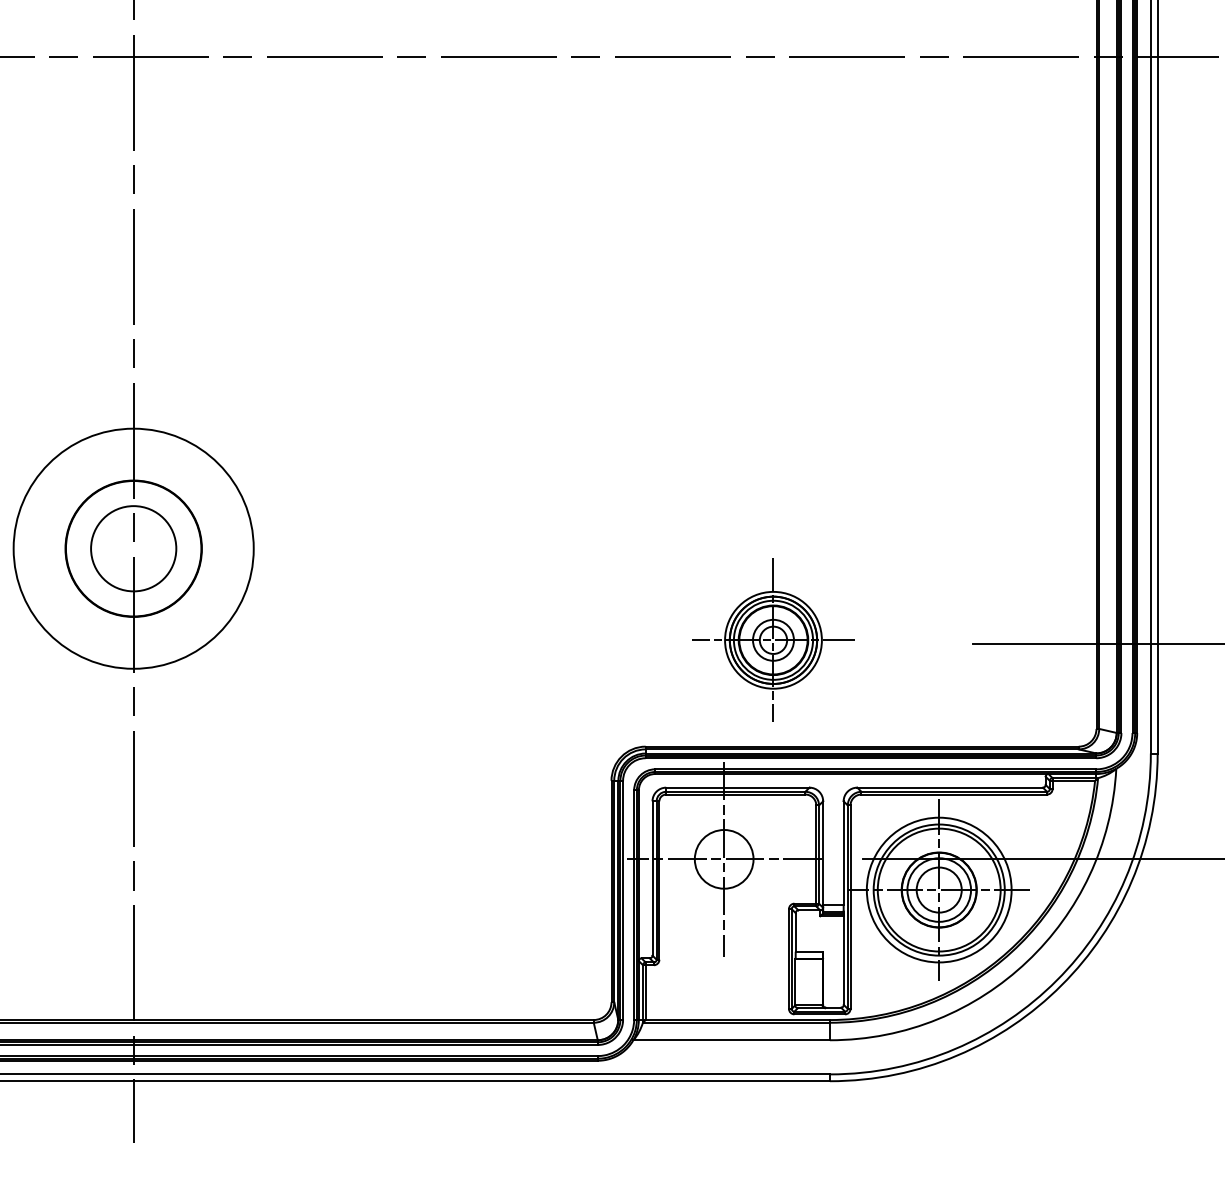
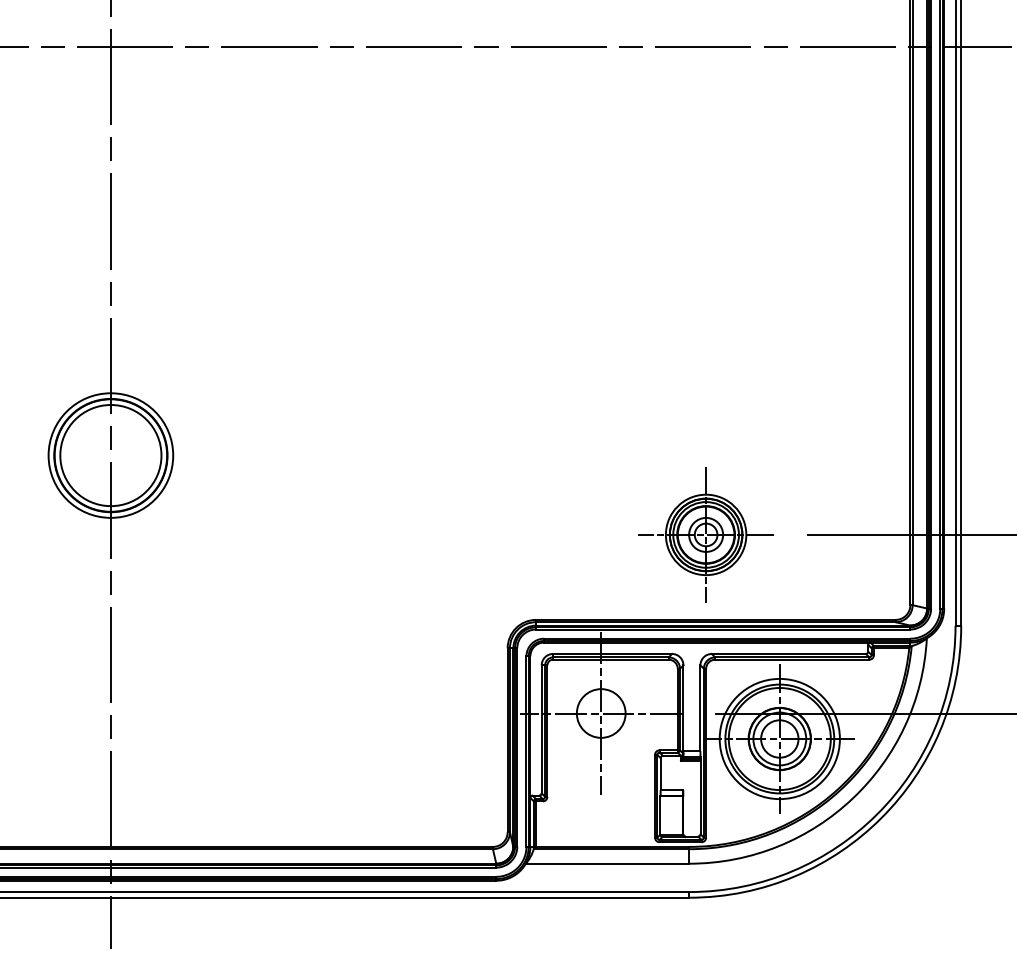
circle: (133, 548) -> (110, 455), size x0.62
circle: (133, 548) -> (110, 455), size x1.43
part: (773, 639) -> (706, 534), moved

